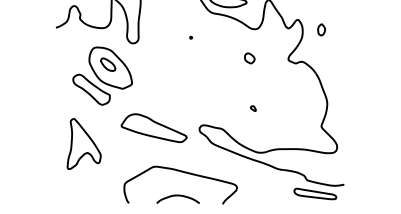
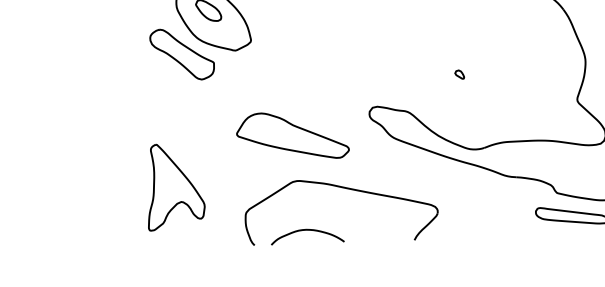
part: (153, 128) -> (291, 136), moved
part: (83, 143) -> (174, 186), moved
curve: (177, 196) -> (306, 231), moved

